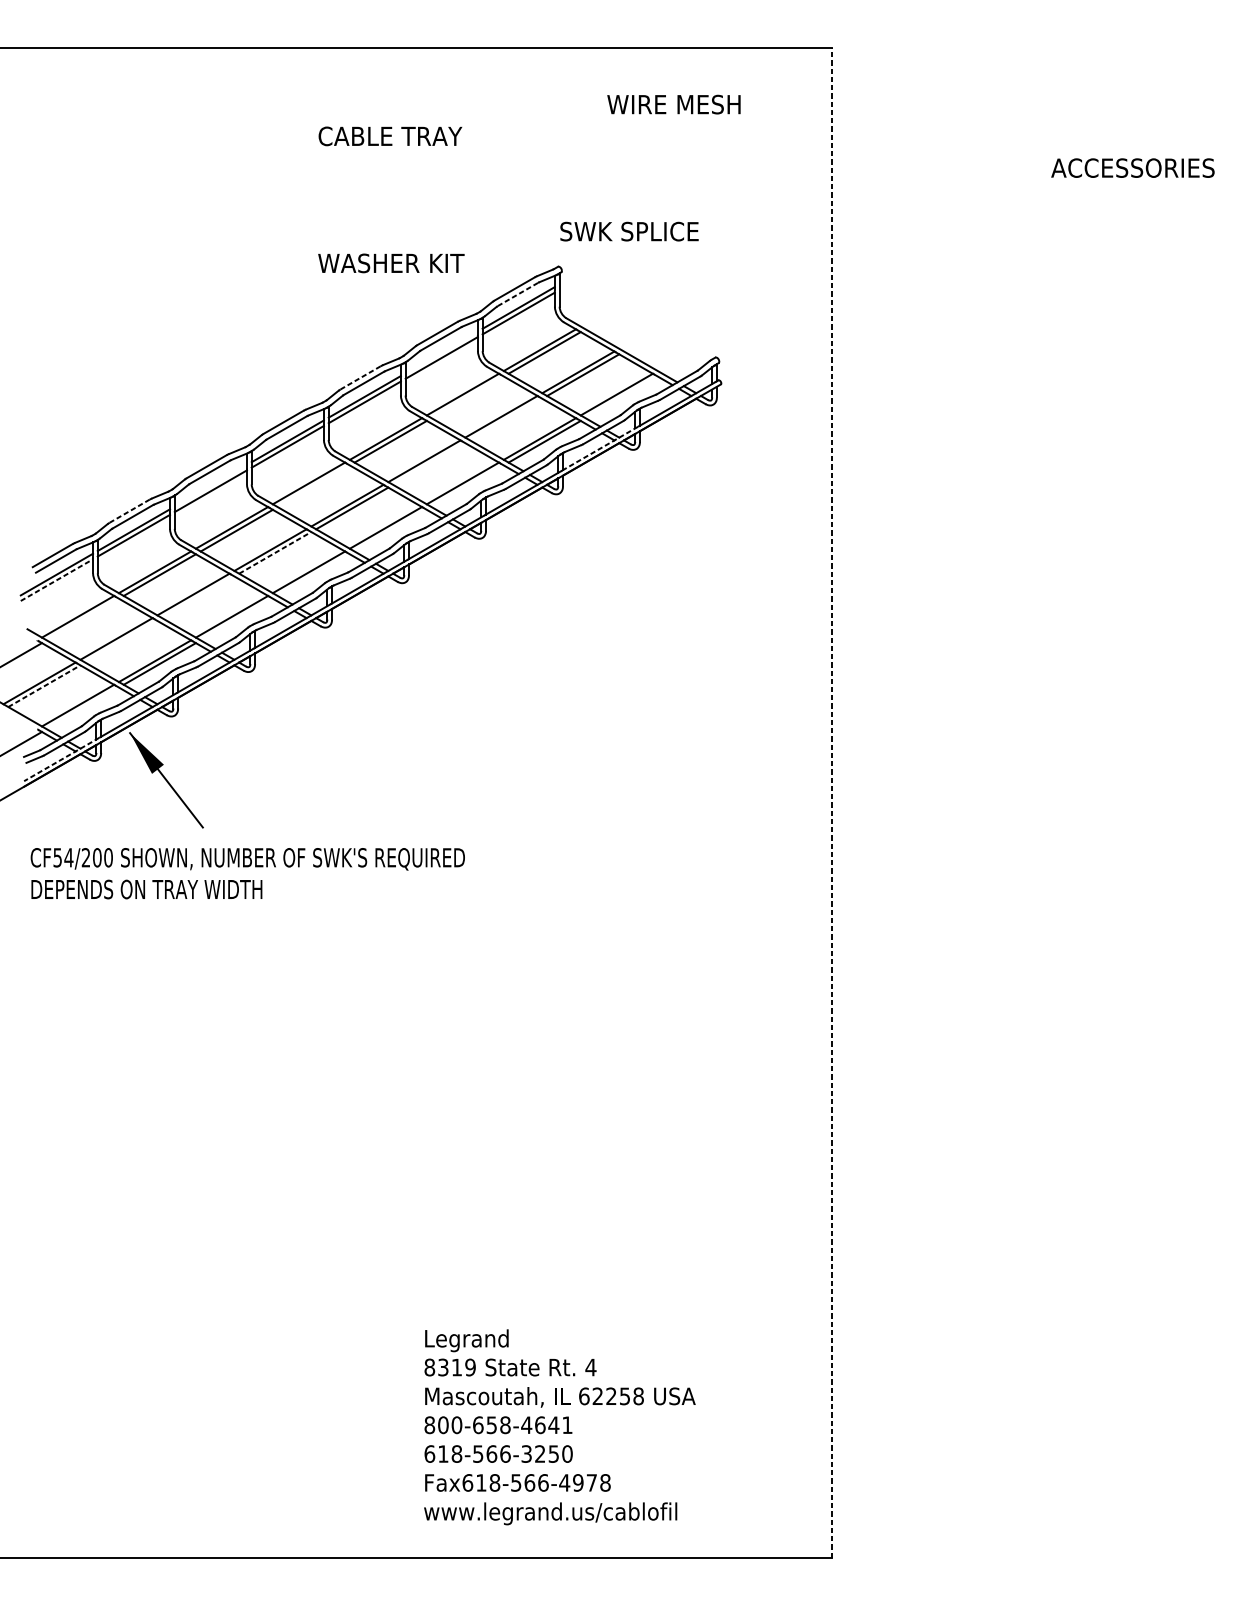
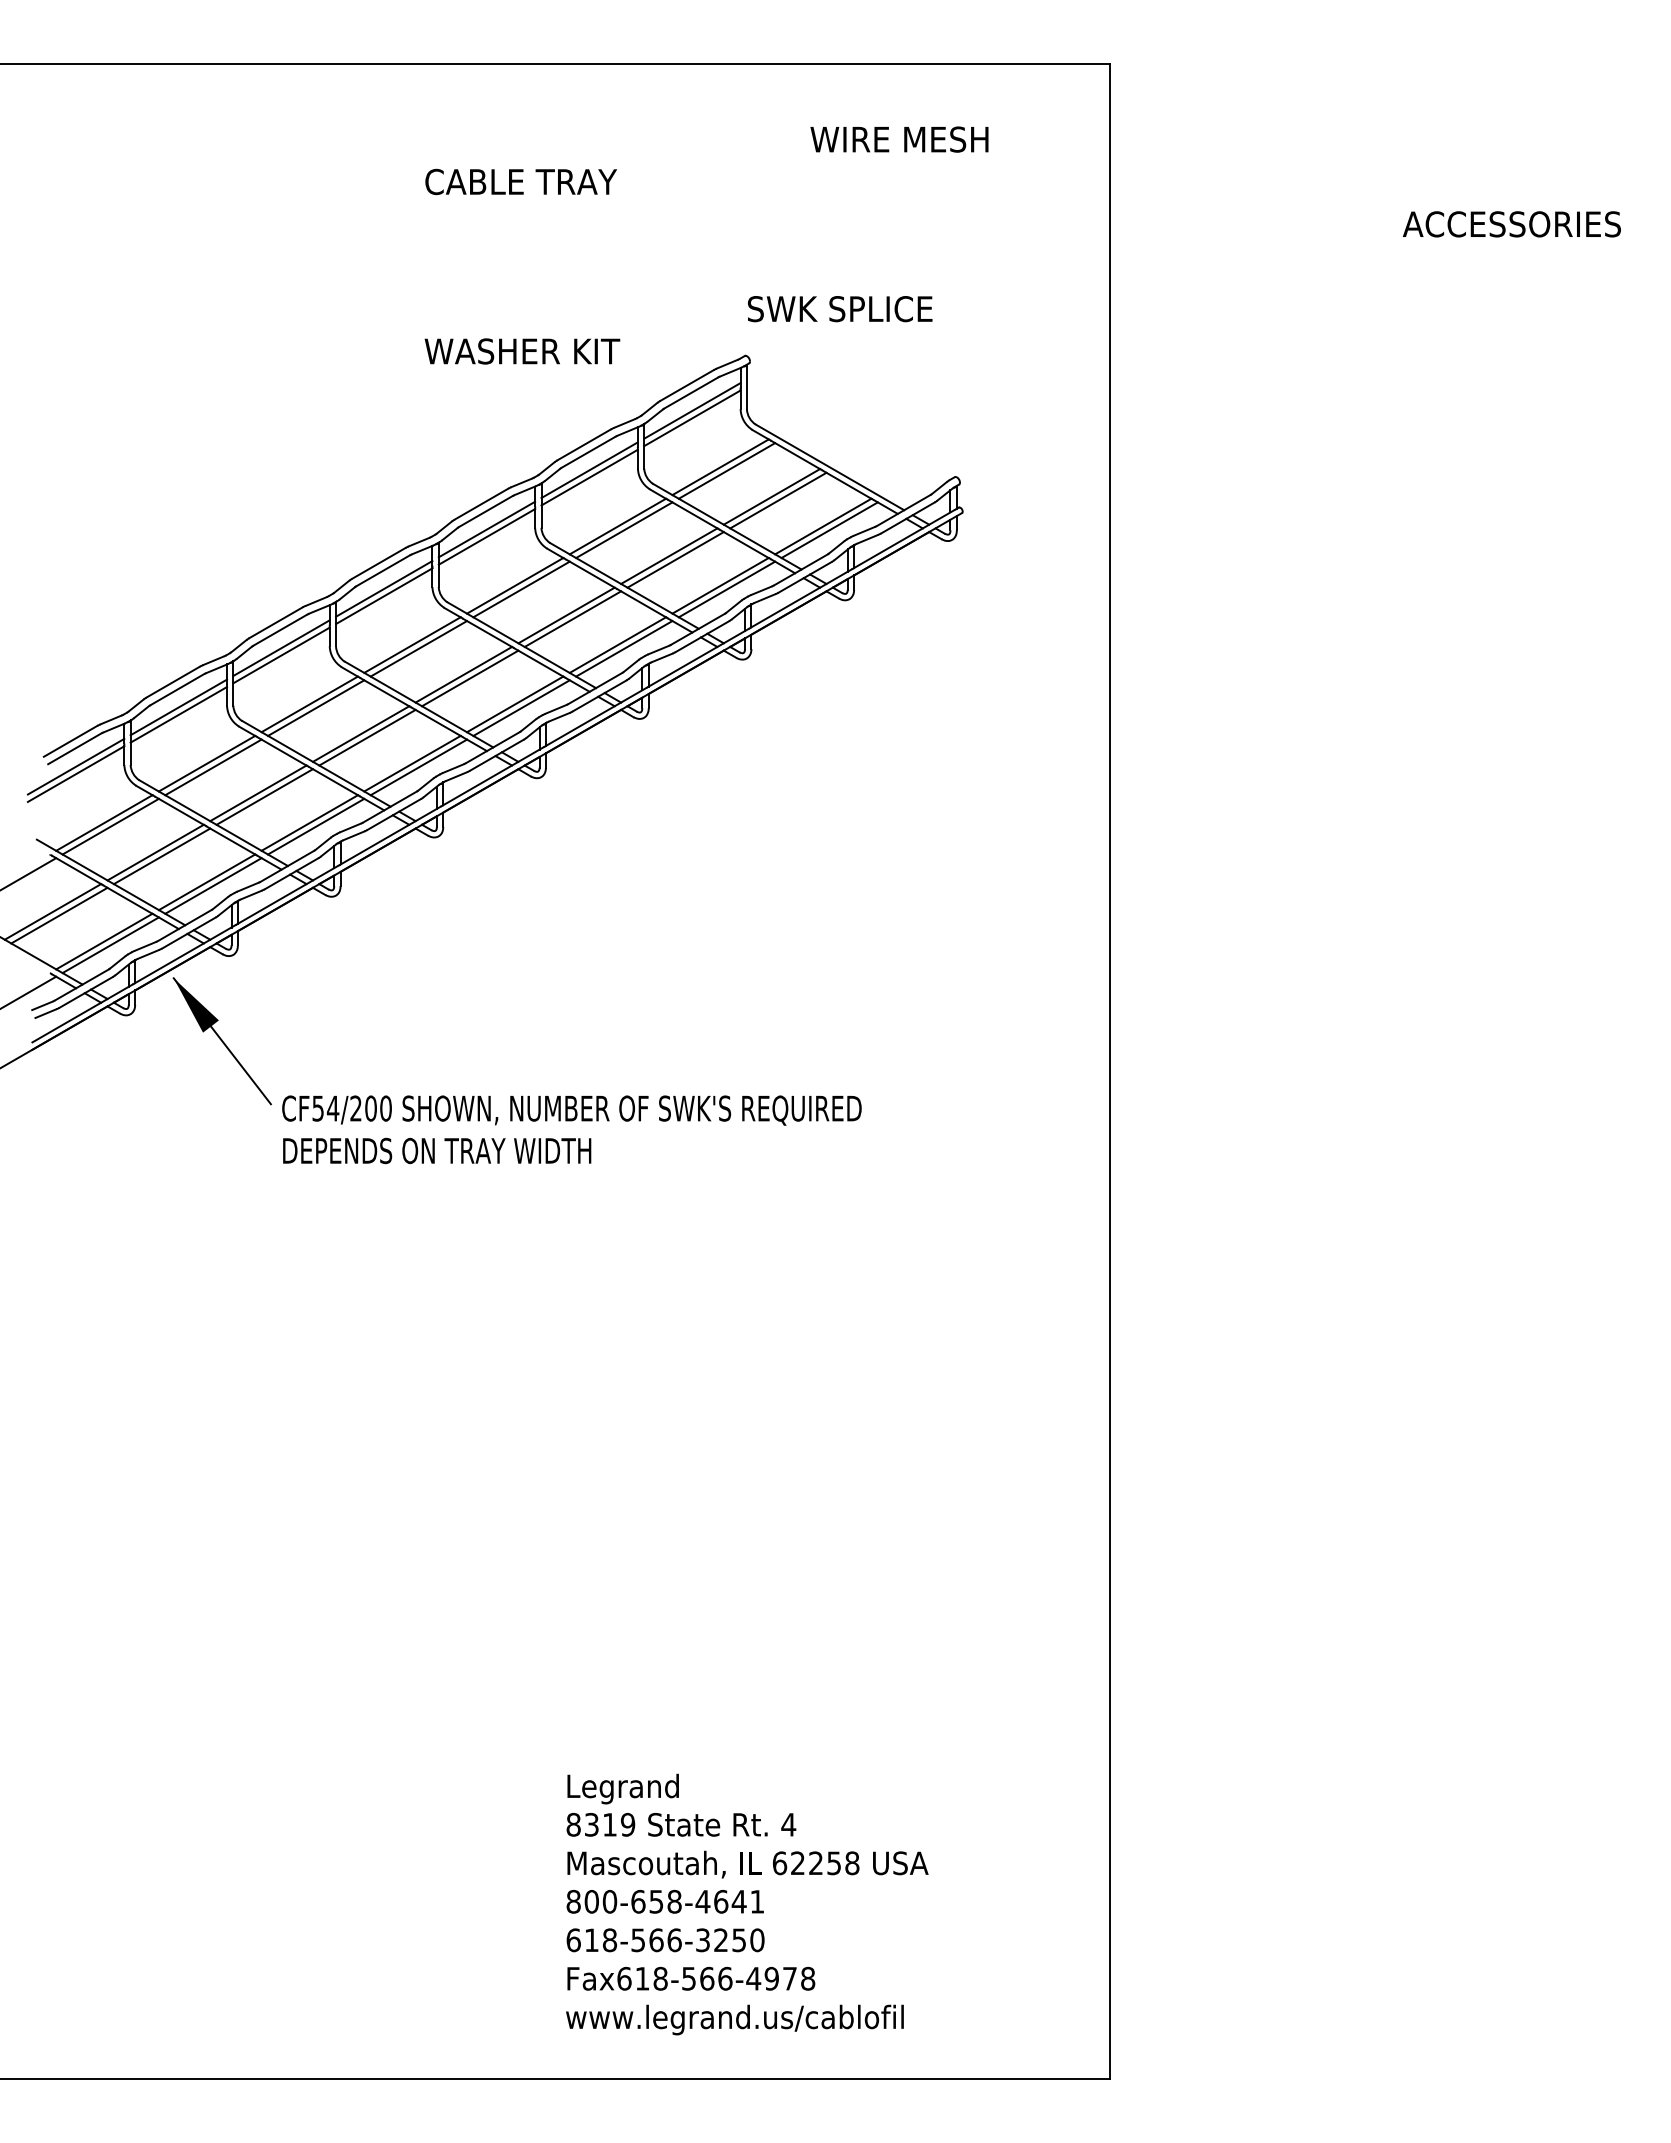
line: (518, 294) -> (691, 393), dashed -> solid
line: (441, 352) -> (589, 470), added
line: (360, 378) -> (481, 504), dashed -> solid
line: (467, 397) -> (624, 530), added
line: (621, 397) -> (829, 530), added
line: (506, 419) -> (675, 559), added
line: (600, 448) -> (801, 598), dashed -> solid
line: (428, 463) -> (572, 618), added
line: (210, 485) -> (281, 647), added
line: (313, 486) -> (418, 648), added
line: (467, 486) -> (624, 648), added
line: (129, 511) -> (173, 682), dashed -> solid
line: (390, 530) -> (521, 707), added
line: (275, 552) -> (367, 737), dashed -> solid
line: (313, 575) -> (418, 767), added
line: (57, 580) -> (76, 774), dashed -> solid
line: (198, 596) -> (264, 796), added
line: (82, 619) -> (110, 826), added
line: (237, 619) -> (316, 826), added
line: (120, 641) -> (161, 856), added
line: (44, 686) -> (59, 915), dashed -> solid
line: (82, 708) -> (110, 945), added
line: (61, 759) -> (82, 1013), dashed -> solid
line: (831, 802) -> (1109, 1070), dashed -> solid
text: (247, 873) -> (571, 1129), moved

